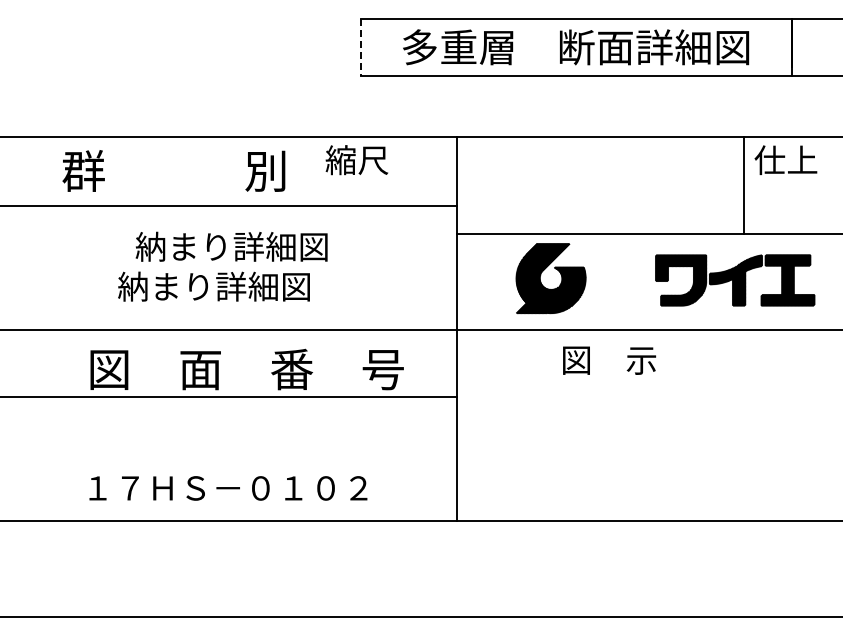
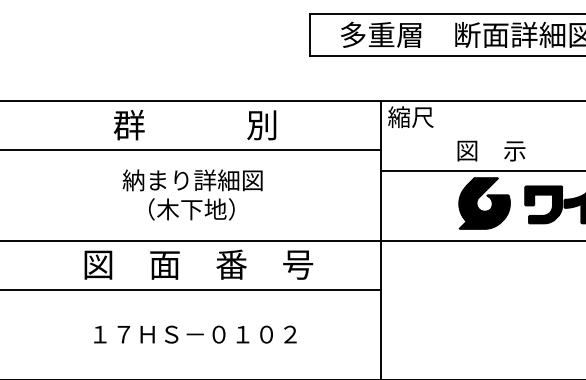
line: (361, 47) -> (310, 35), dashed -> solid
text: (356, 160) -> (410, 117), moved
text: (173, 170) -> (194, 124), moved
text: (231, 246) -> (192, 180), moved
part: (541, 275) -> (477, 201), moved
text: (213, 286) -> (202, 209), 納まり詳細図 -> （木下地）
text: (609, 360) -> (491, 150), moved
text: (246, 369) -> (198, 264), moved
text: (228, 488) -> (195, 334), moved

